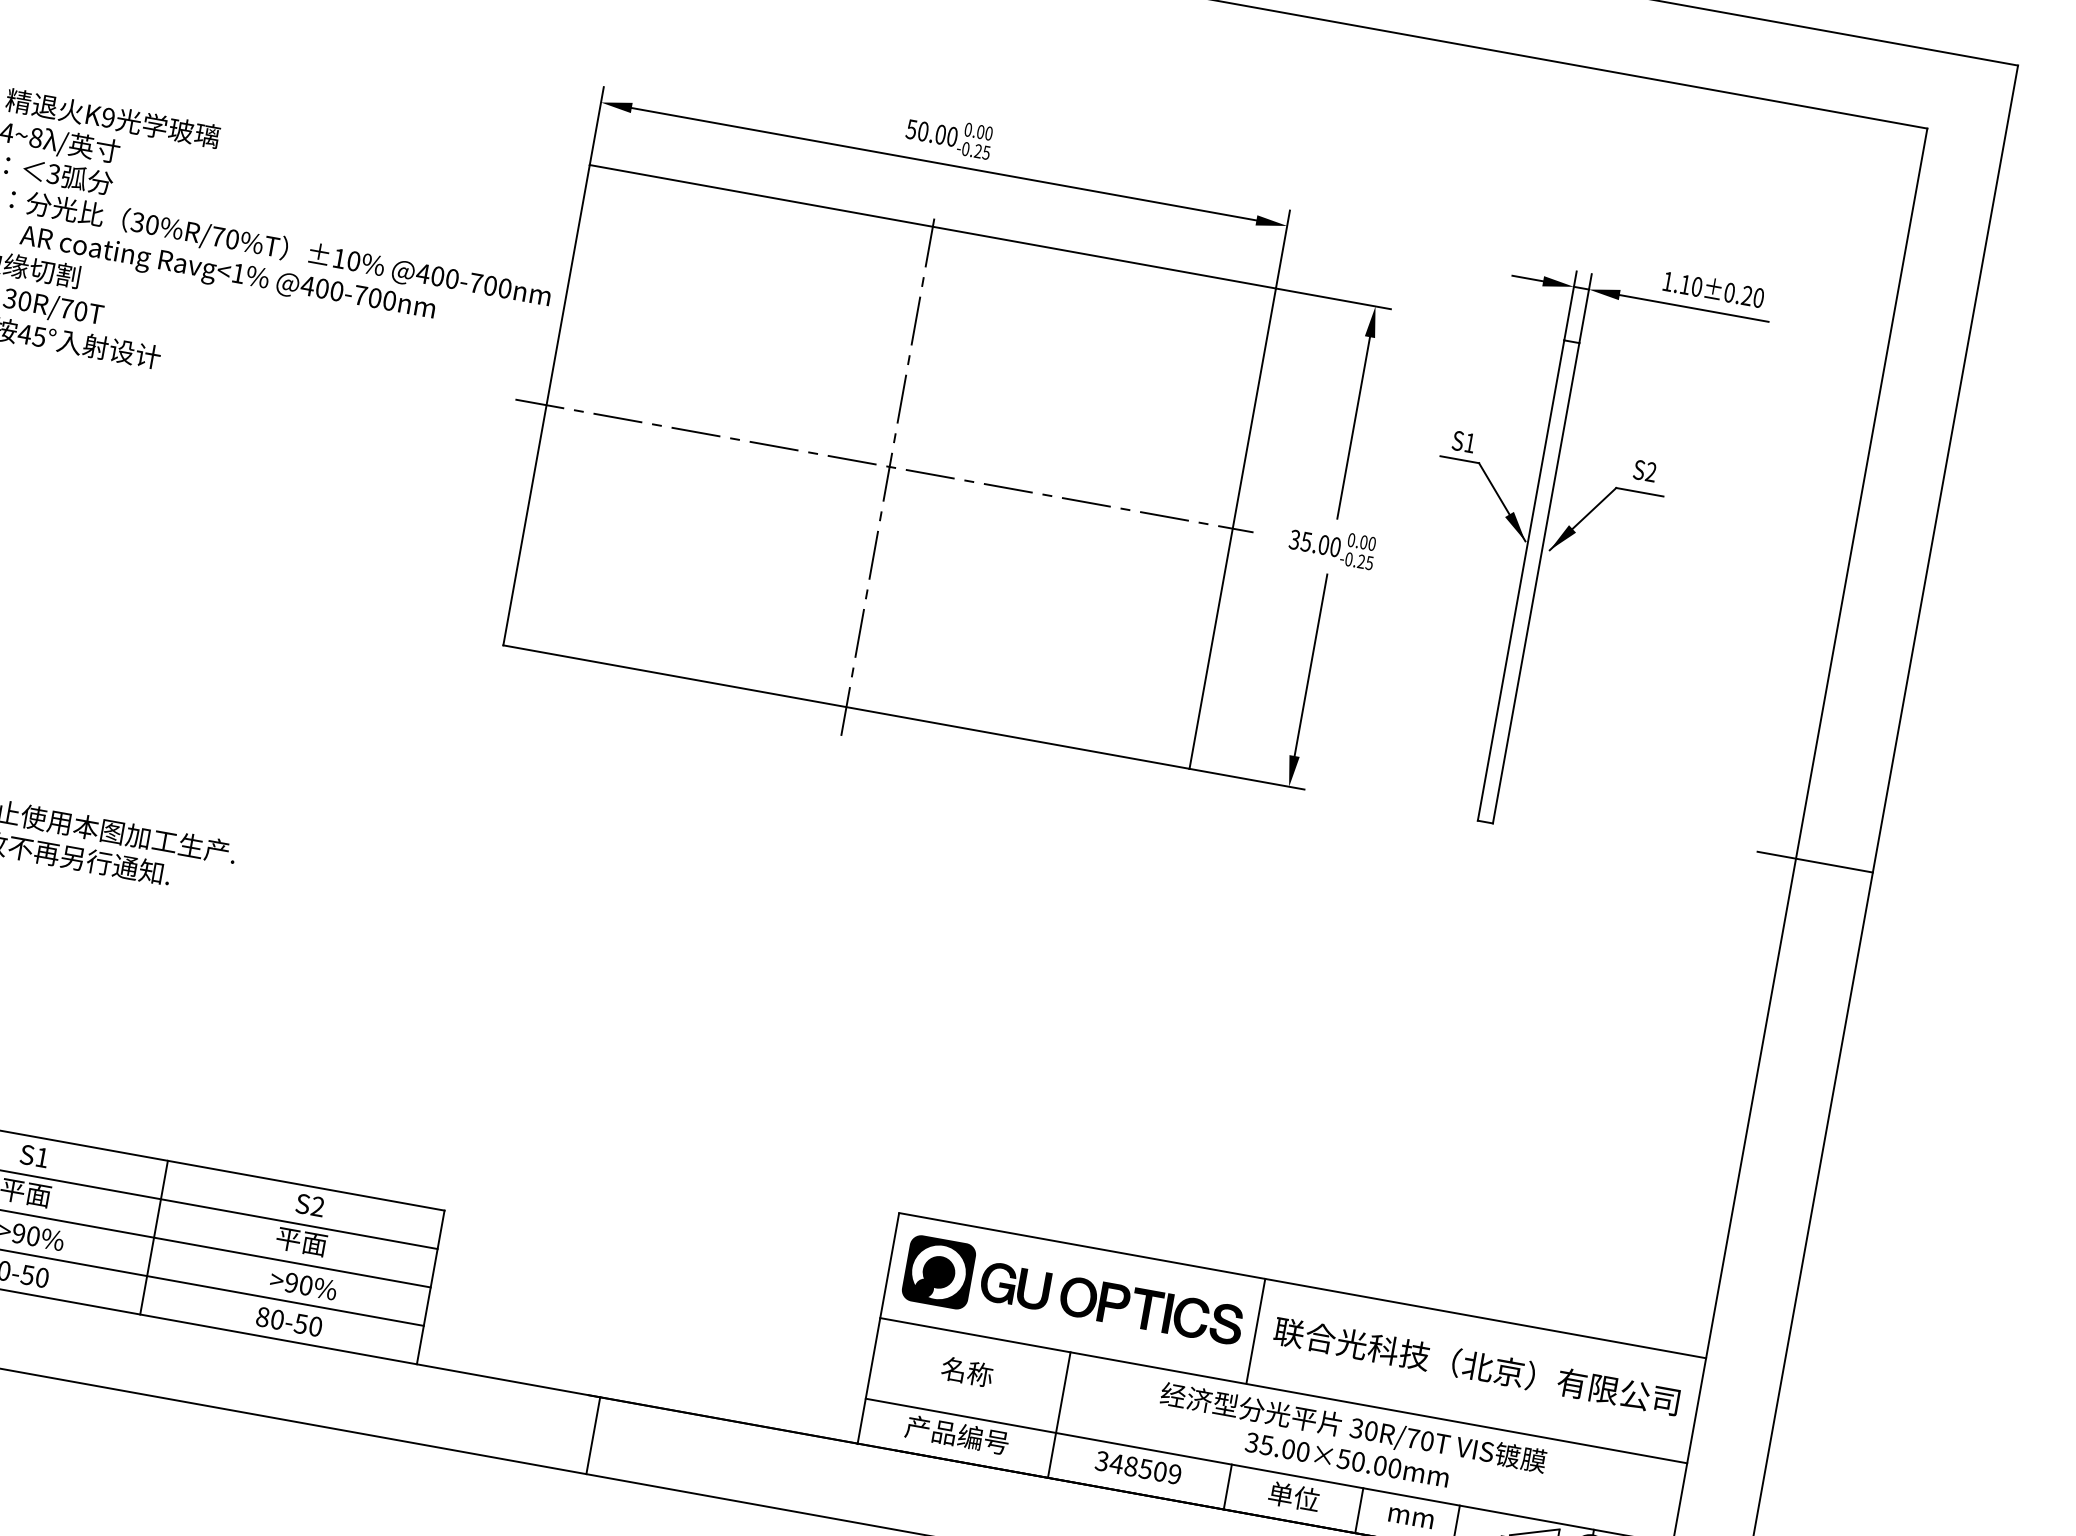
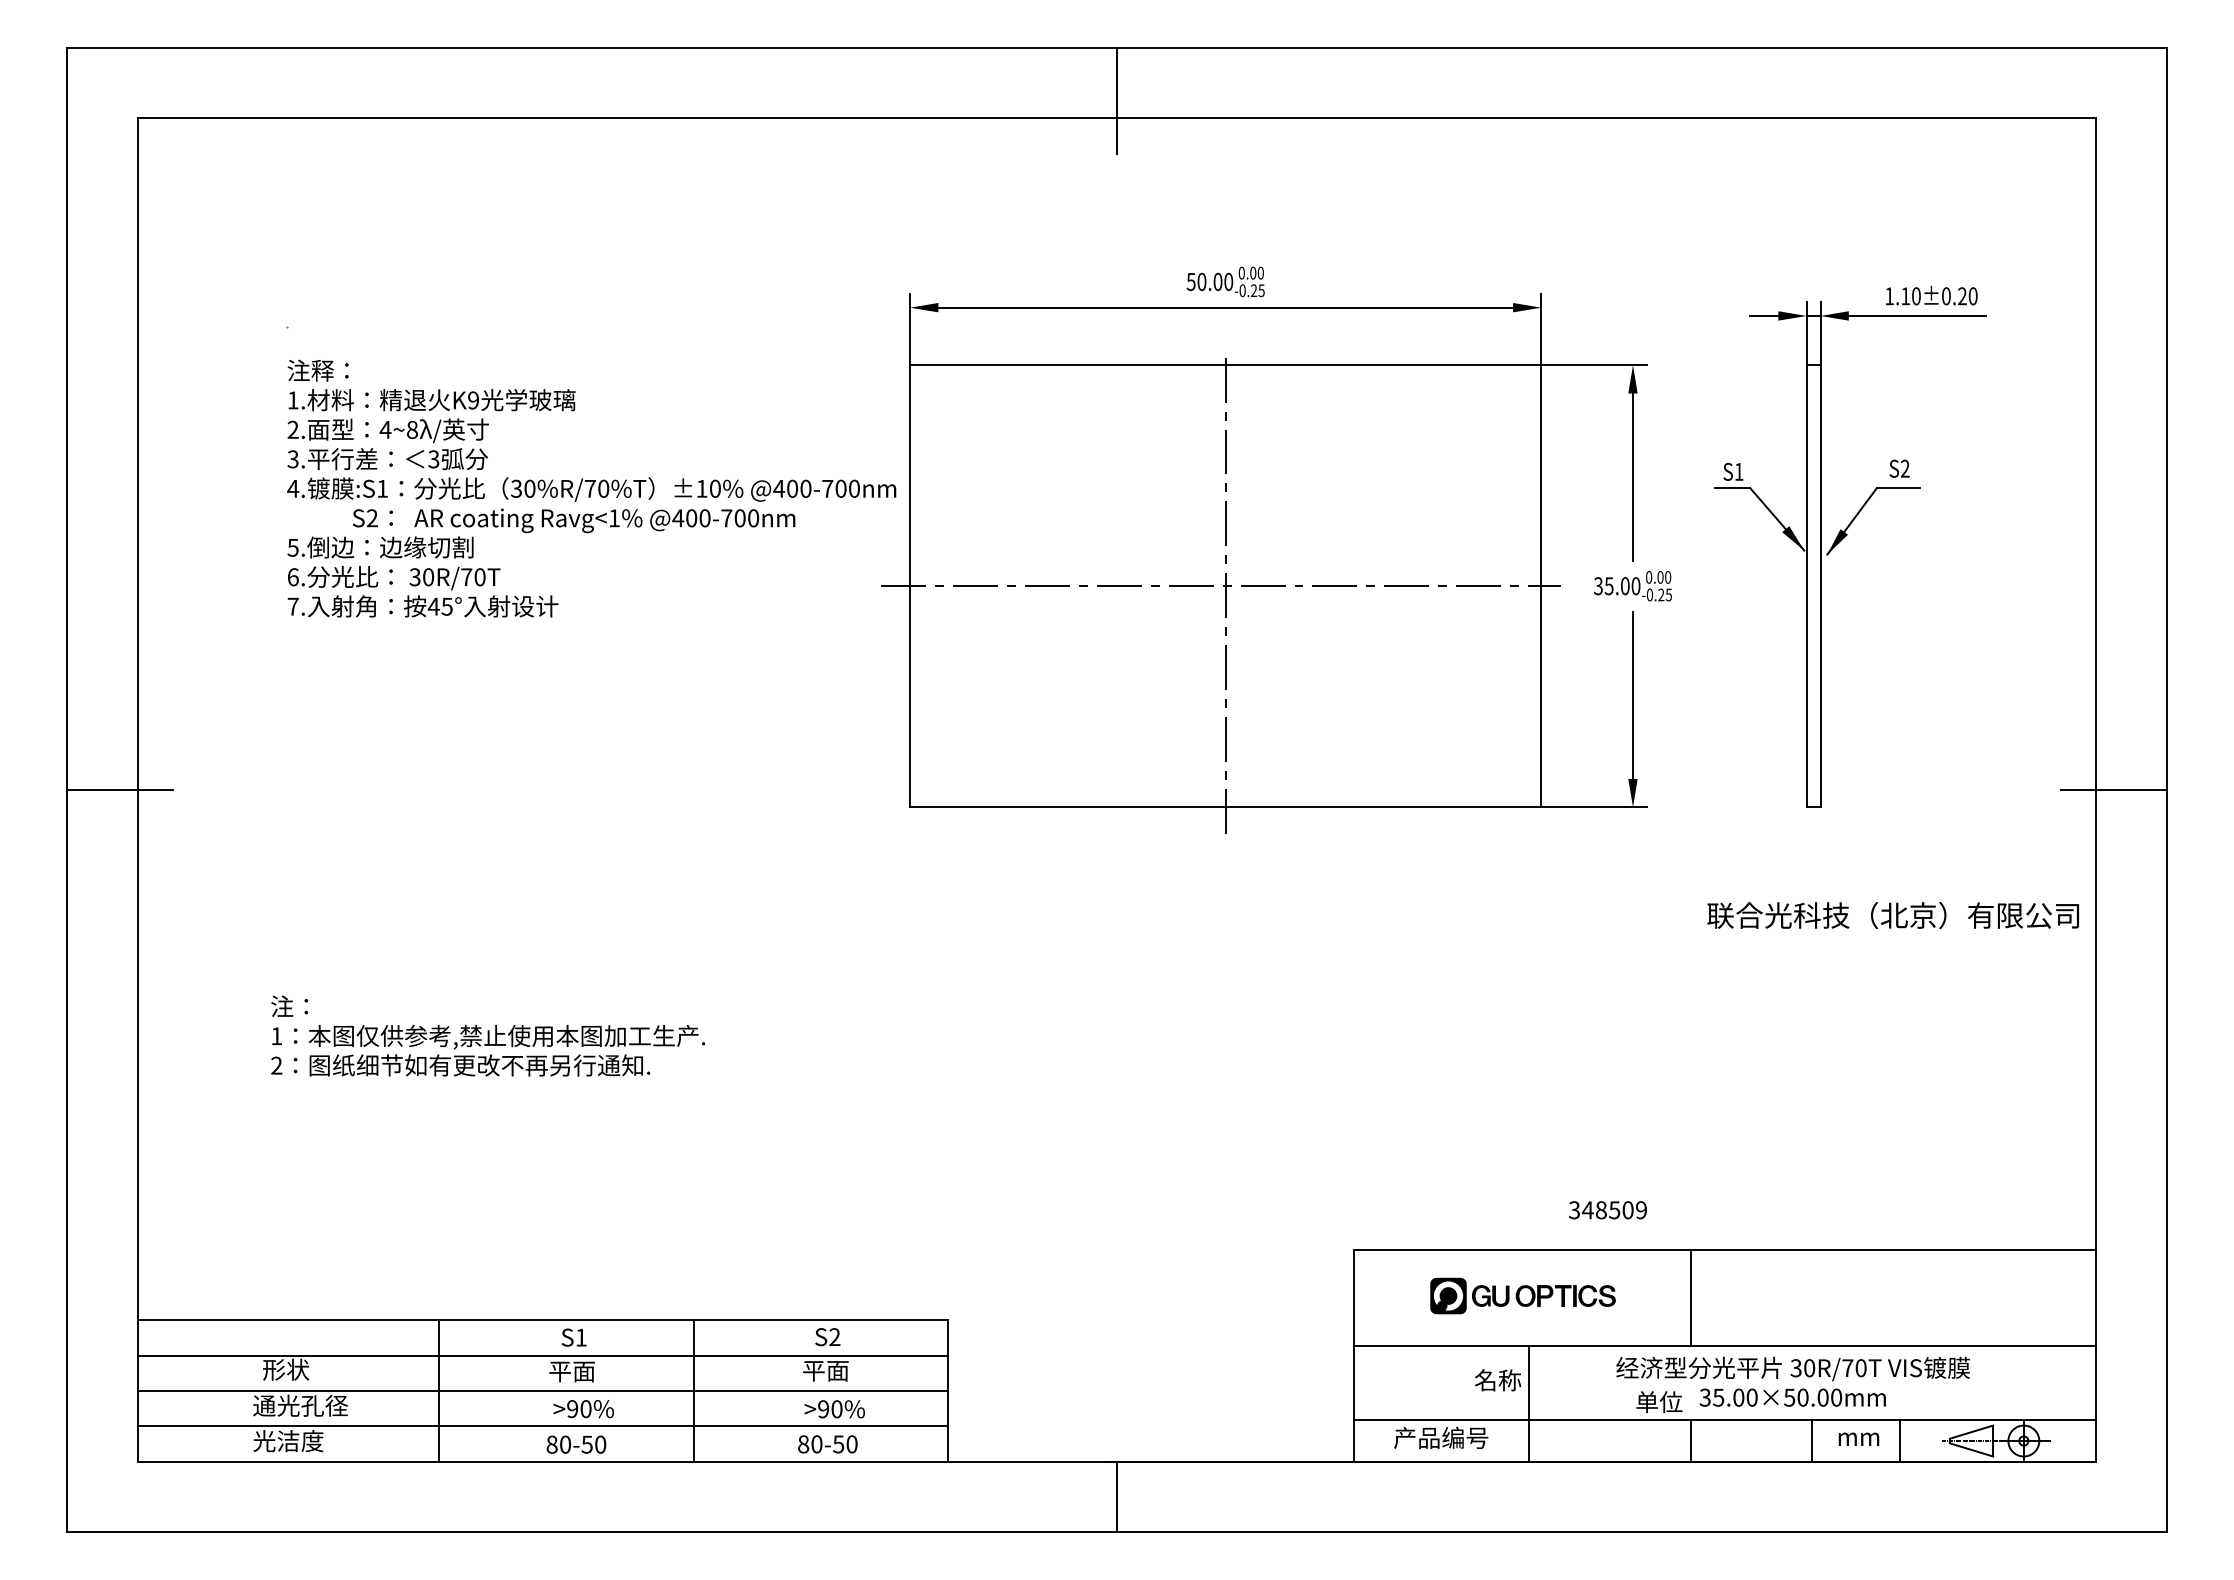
part: (1073, 1295) -> (1522, 1295), size x0.6
text: (1476, 1366) -> (1892, 915), moved
text: (967, 1372) -> (1498, 1380), moved
text: (1137, 1467) -> (1607, 1210), moved
text: (1294, 1497) -> (1659, 1402), moved

